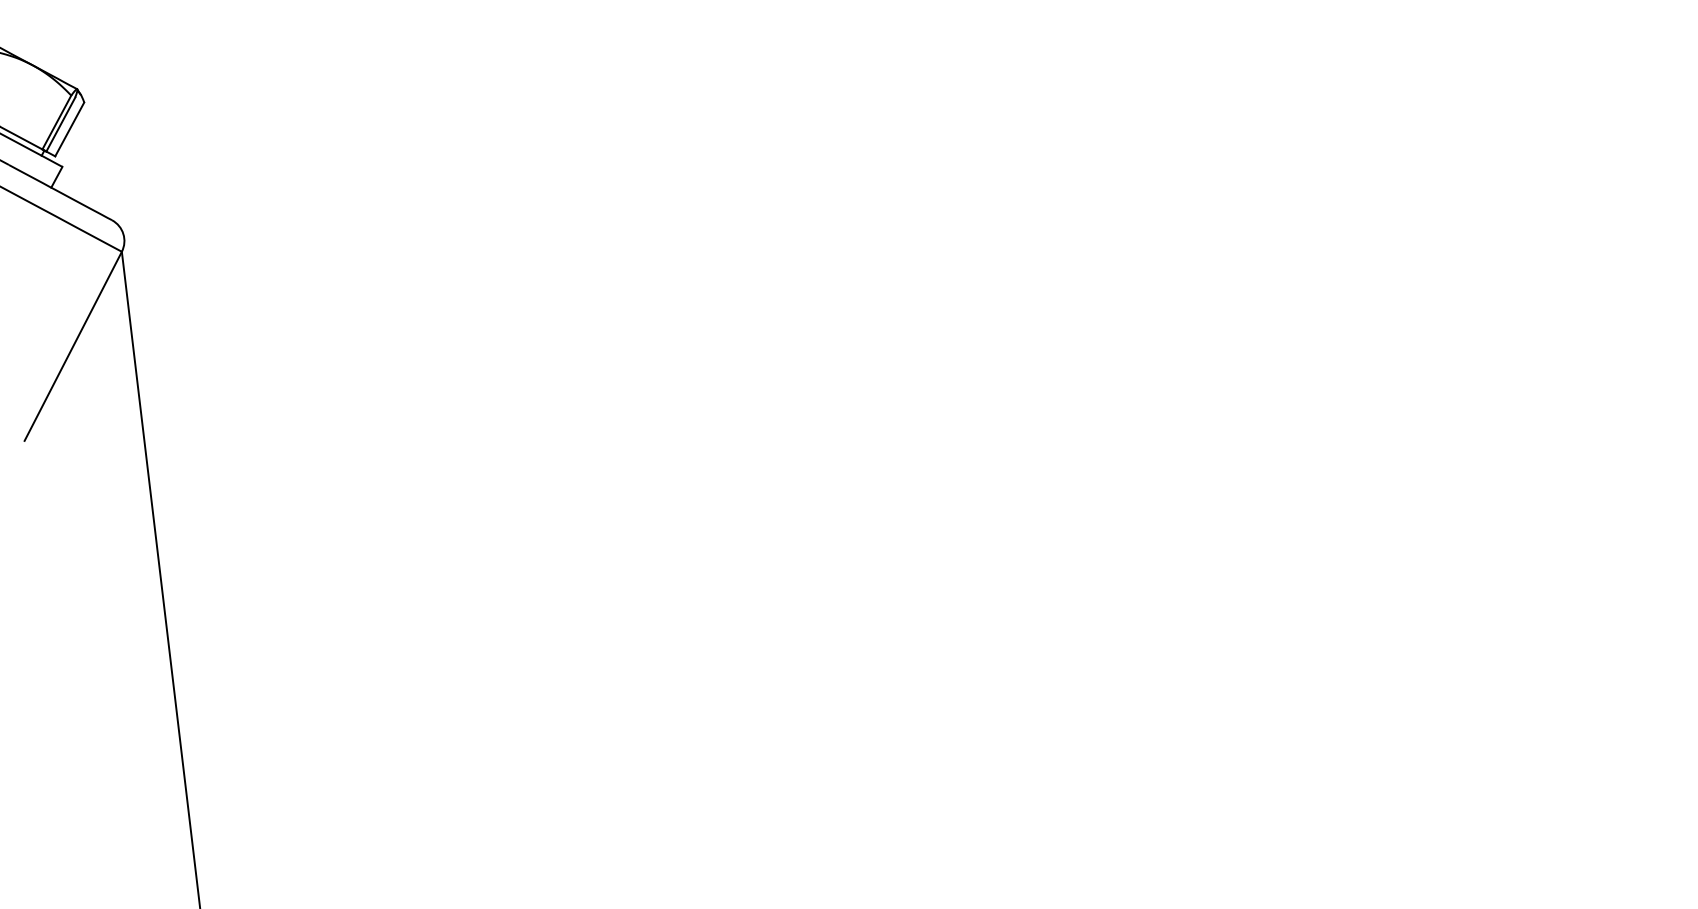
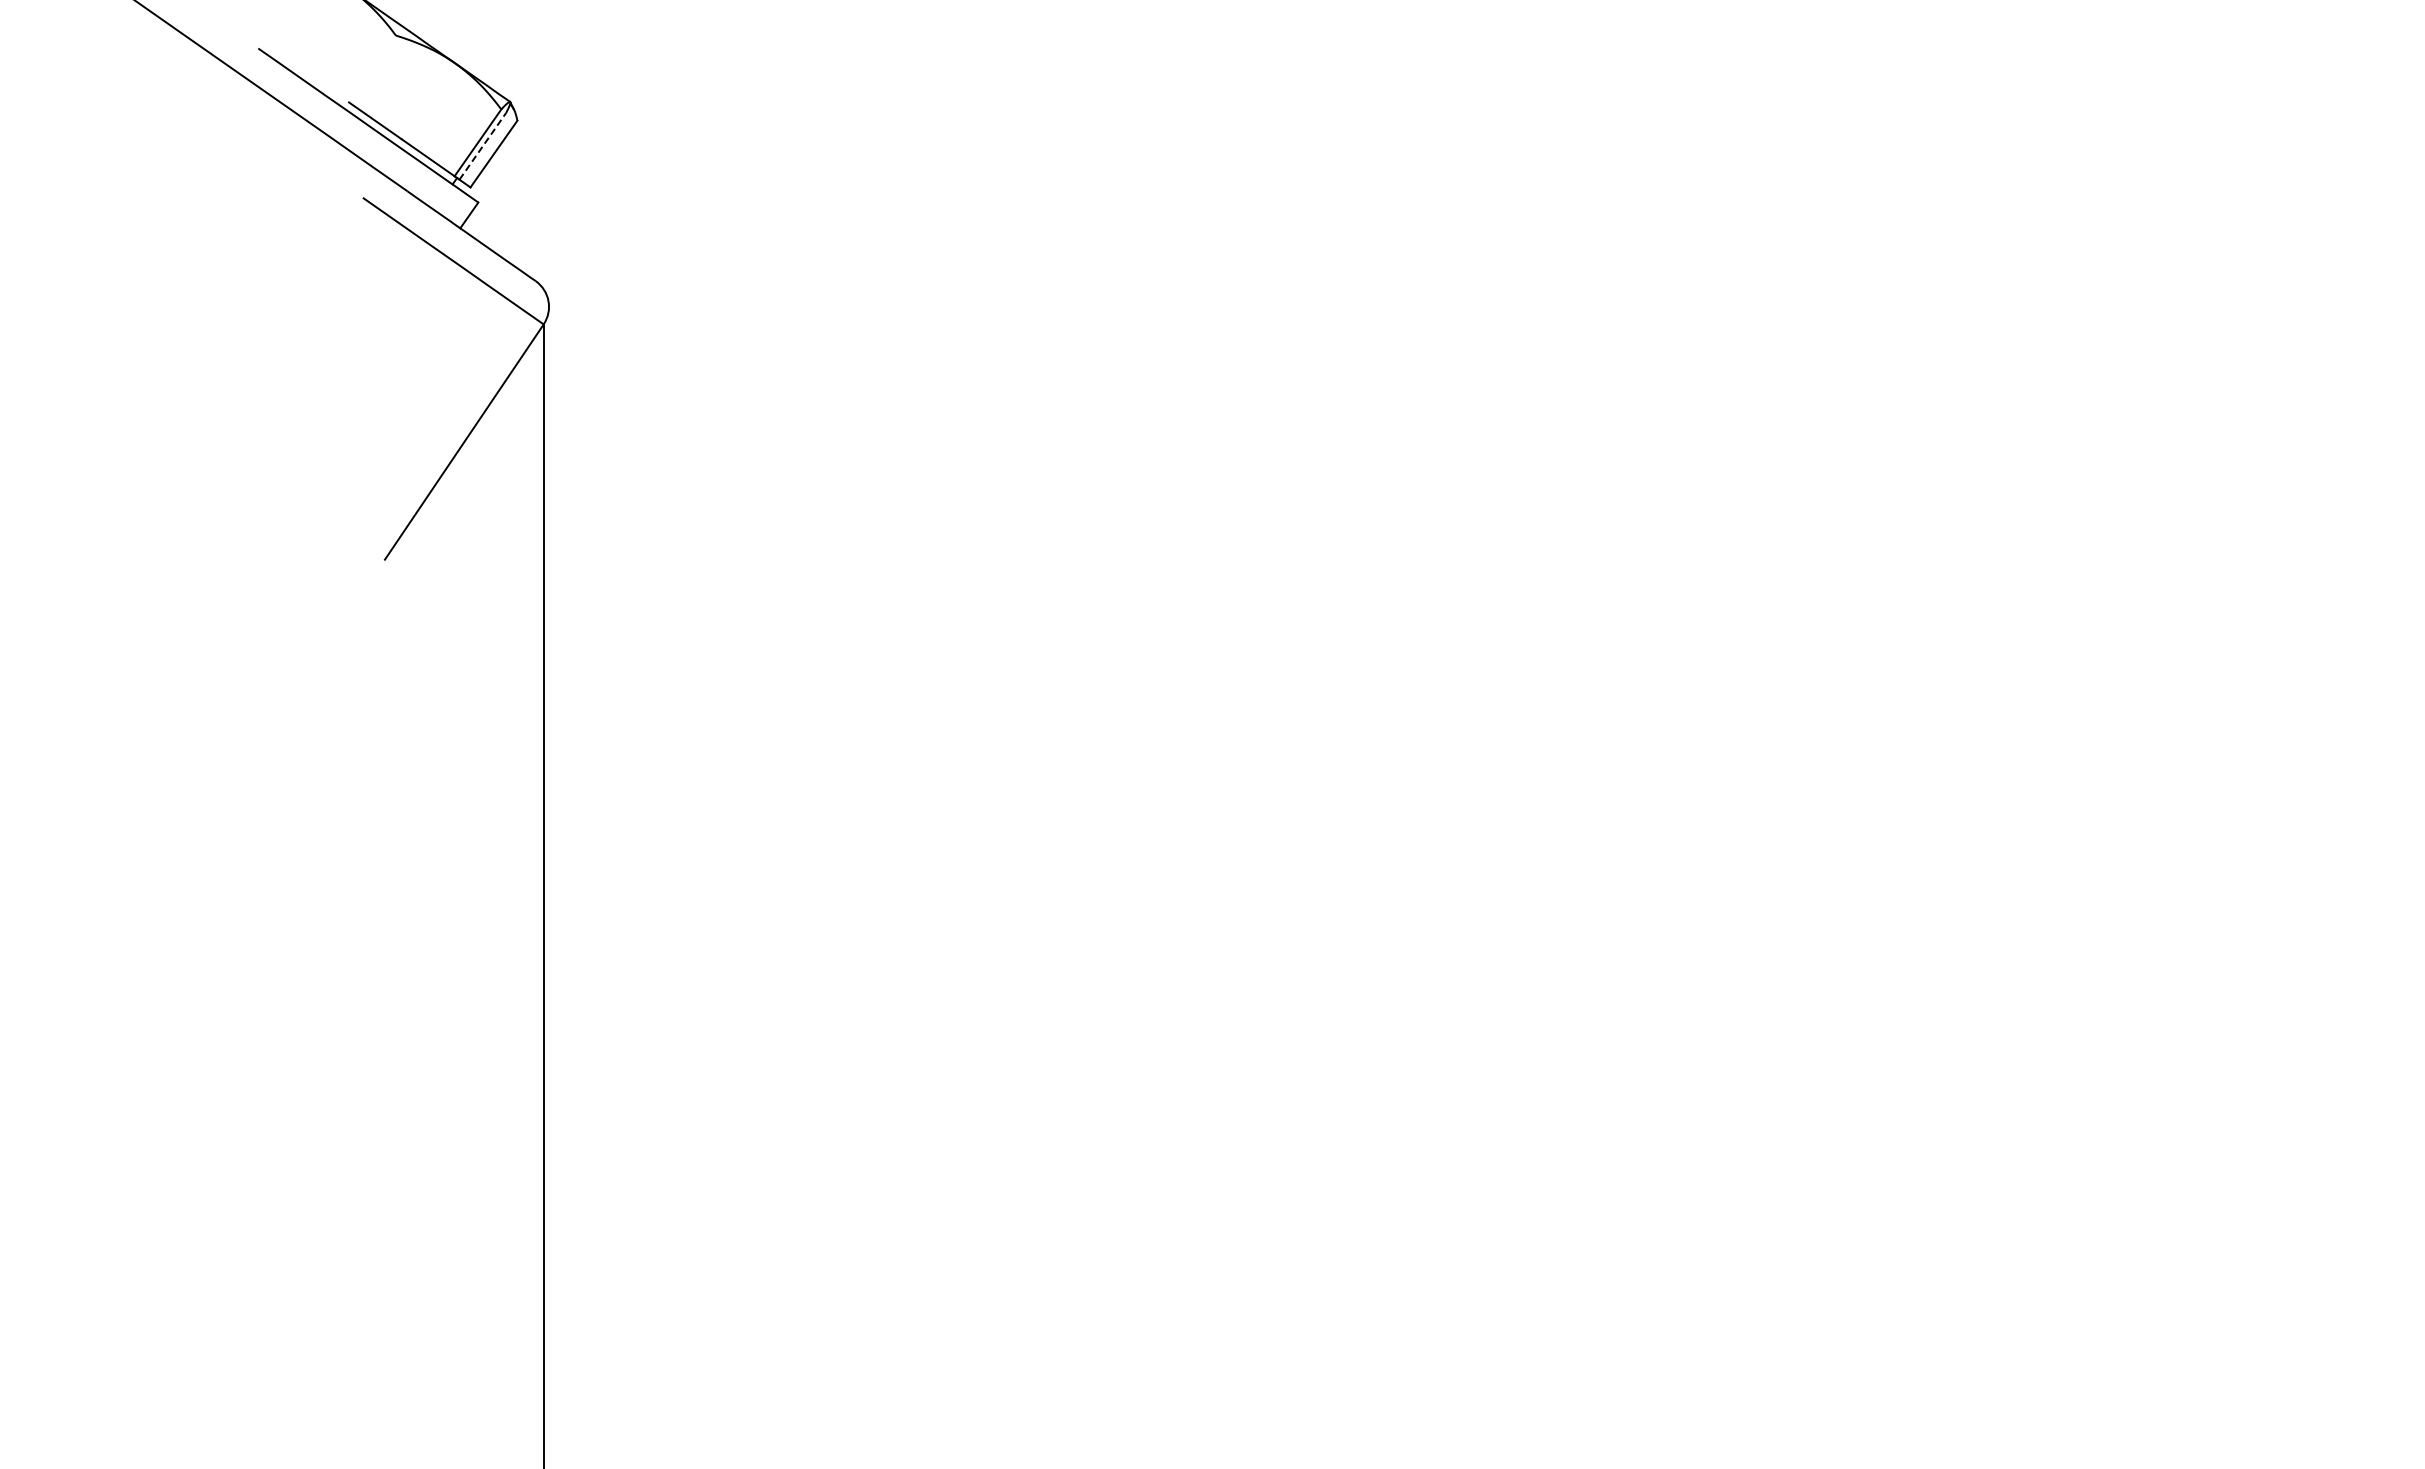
line: (60, 124) -> (482, 146), solid -> dashed

